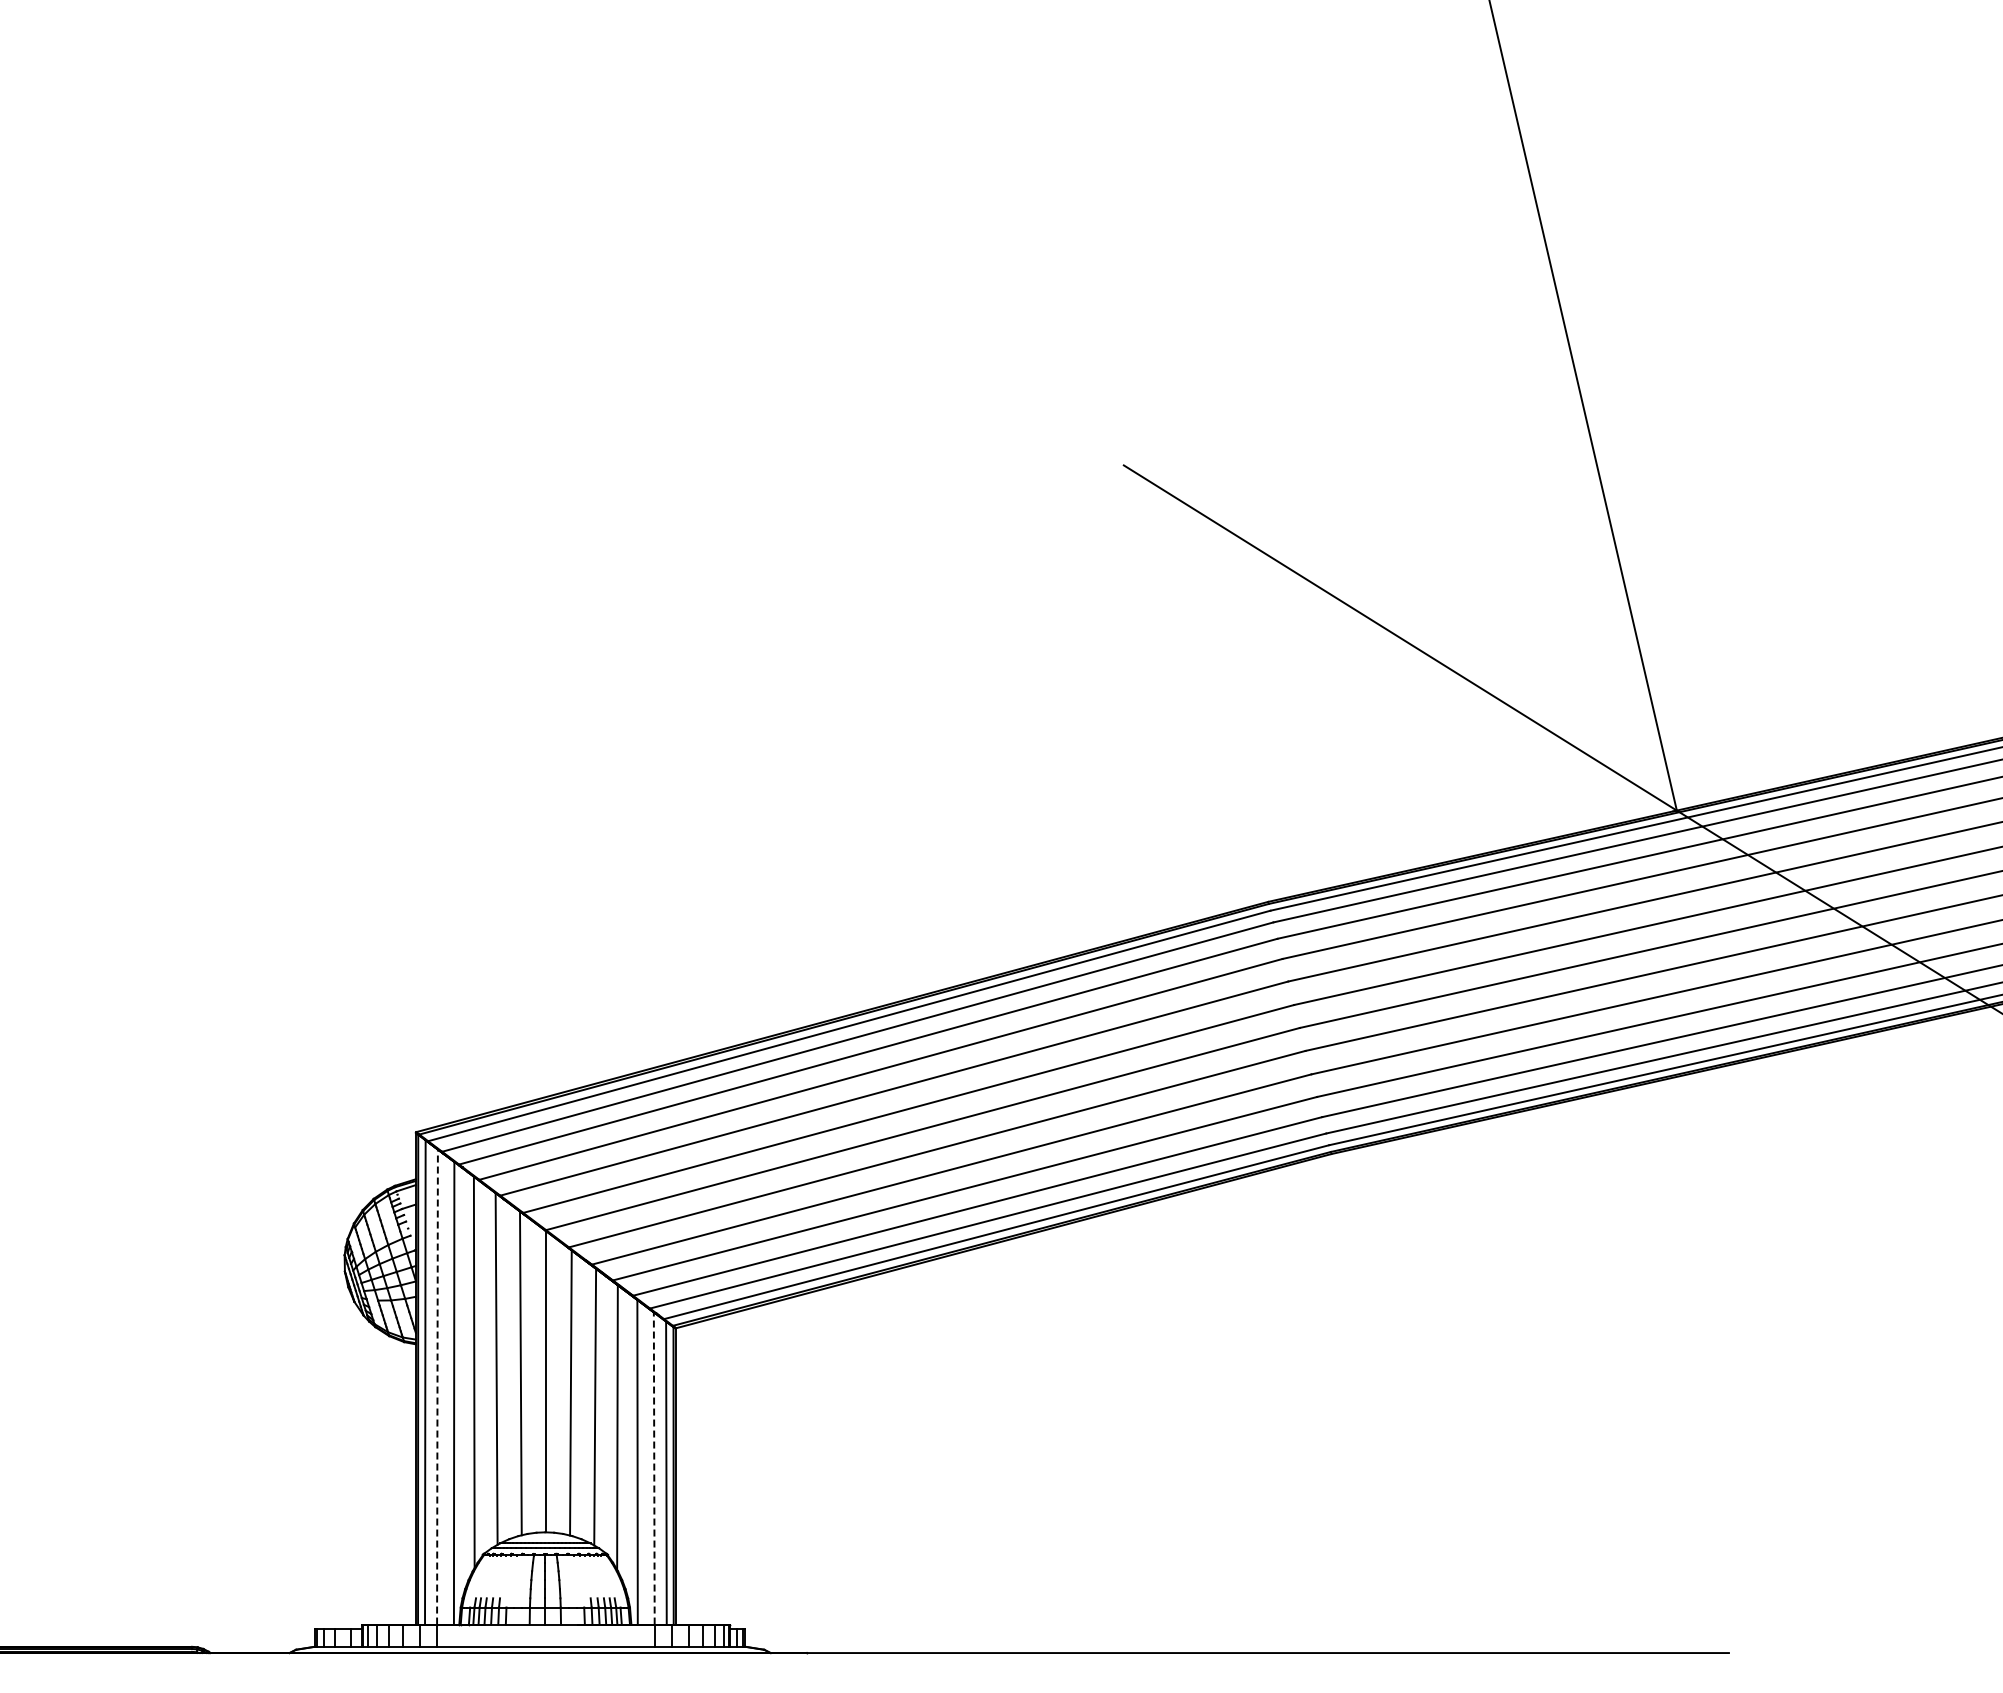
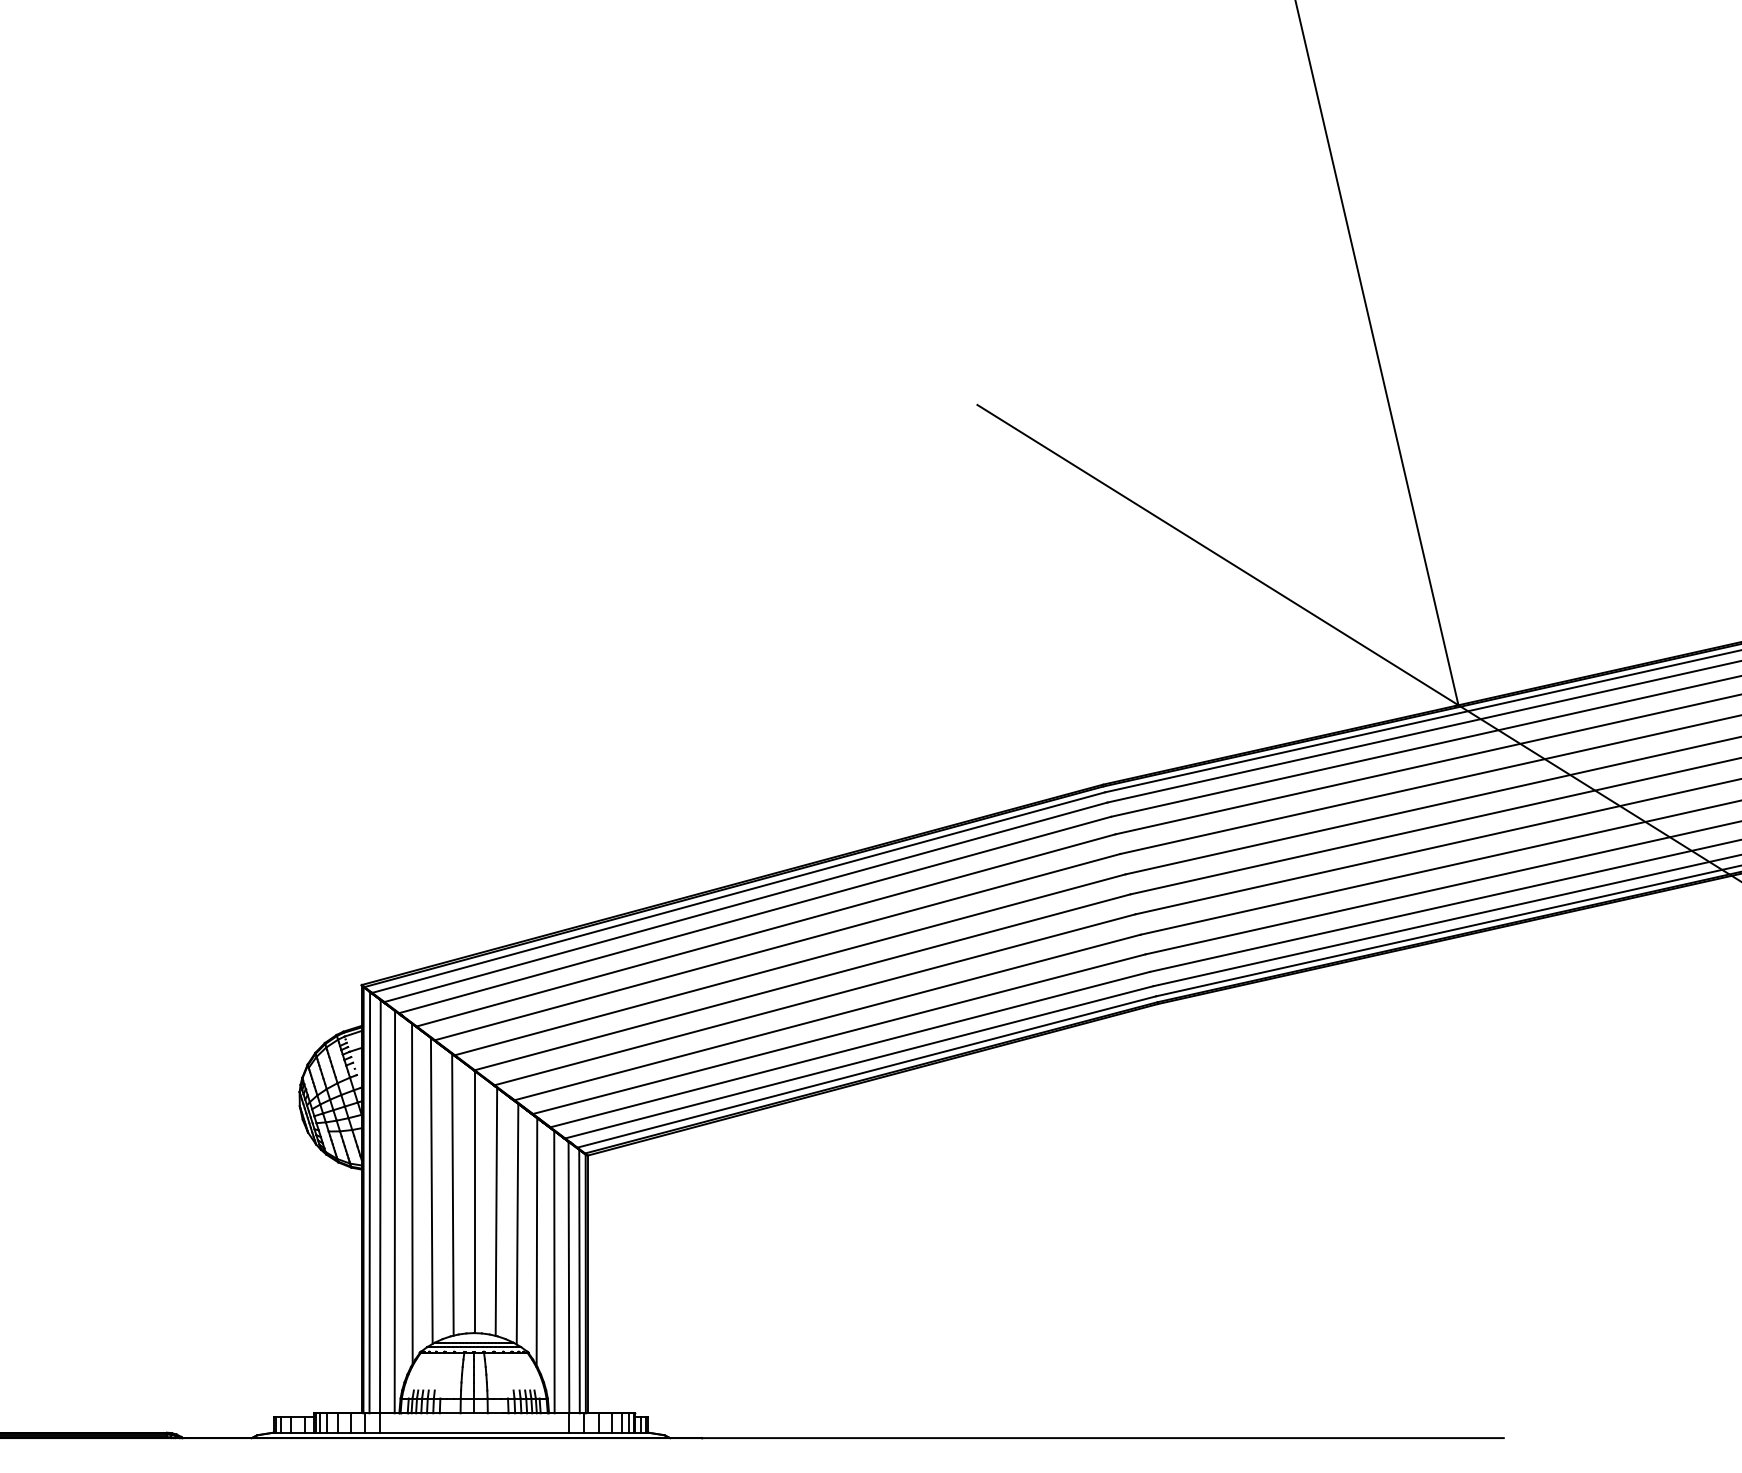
line: (437, 1386) -> (380, 1206), dashed -> solid
line: (654, 1467) -> (569, 1276), dashed -> solid

